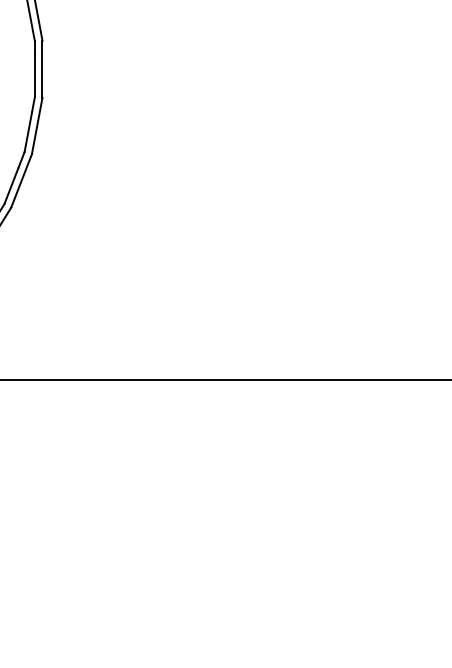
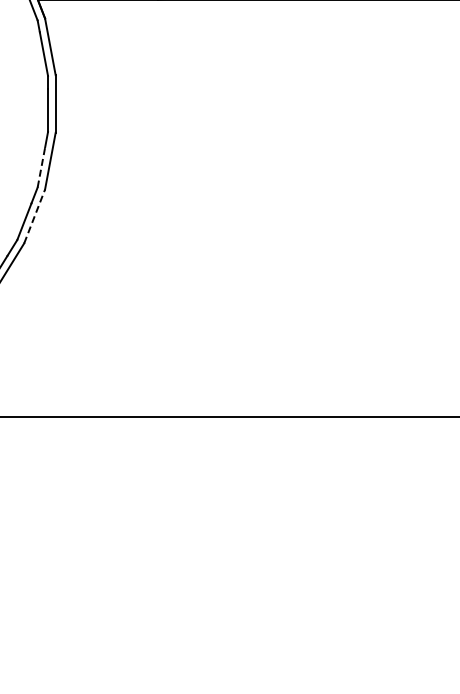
line: (28, 131) -> (41, 166), solid -> dashed
line: (21, 180) -> (34, 216), solid -> dashed

